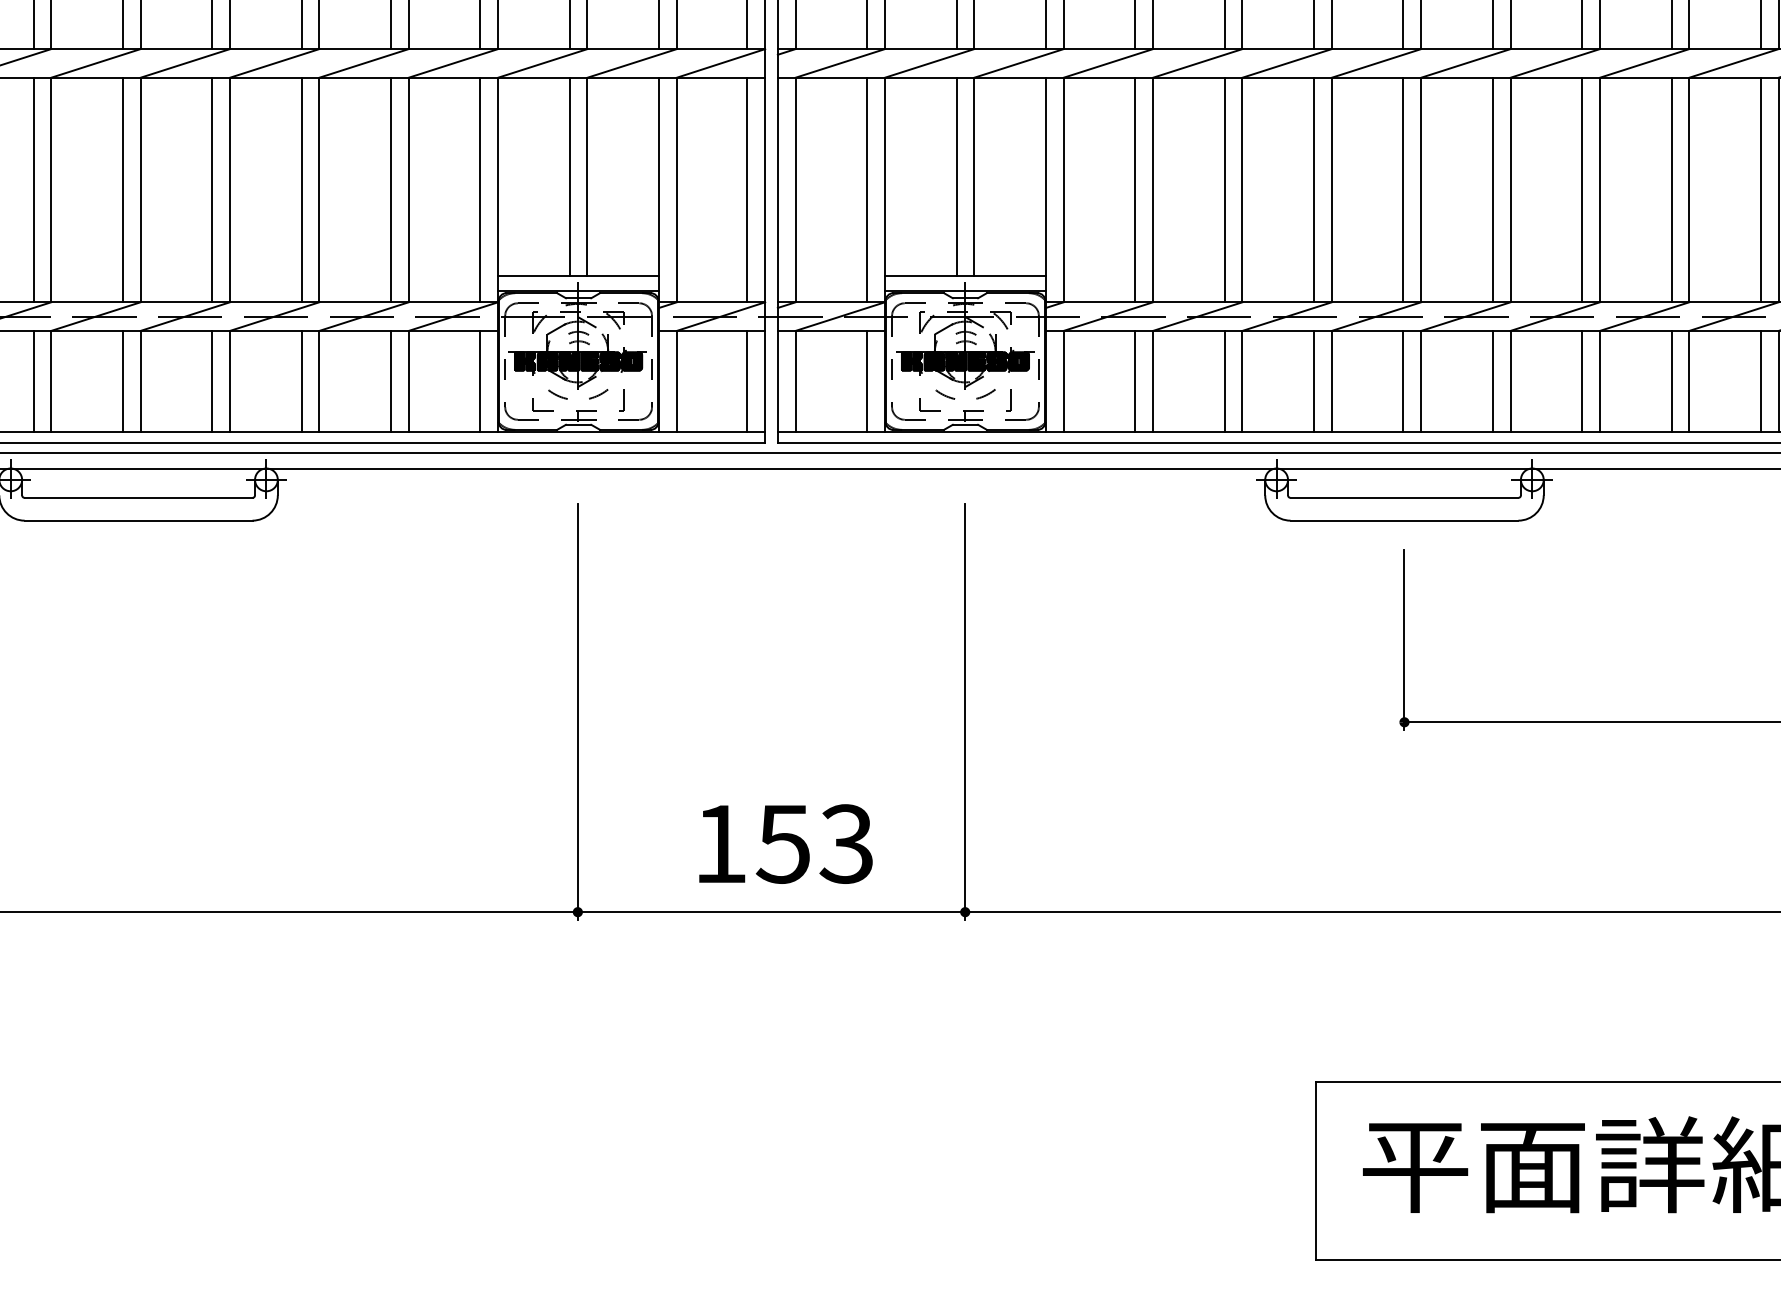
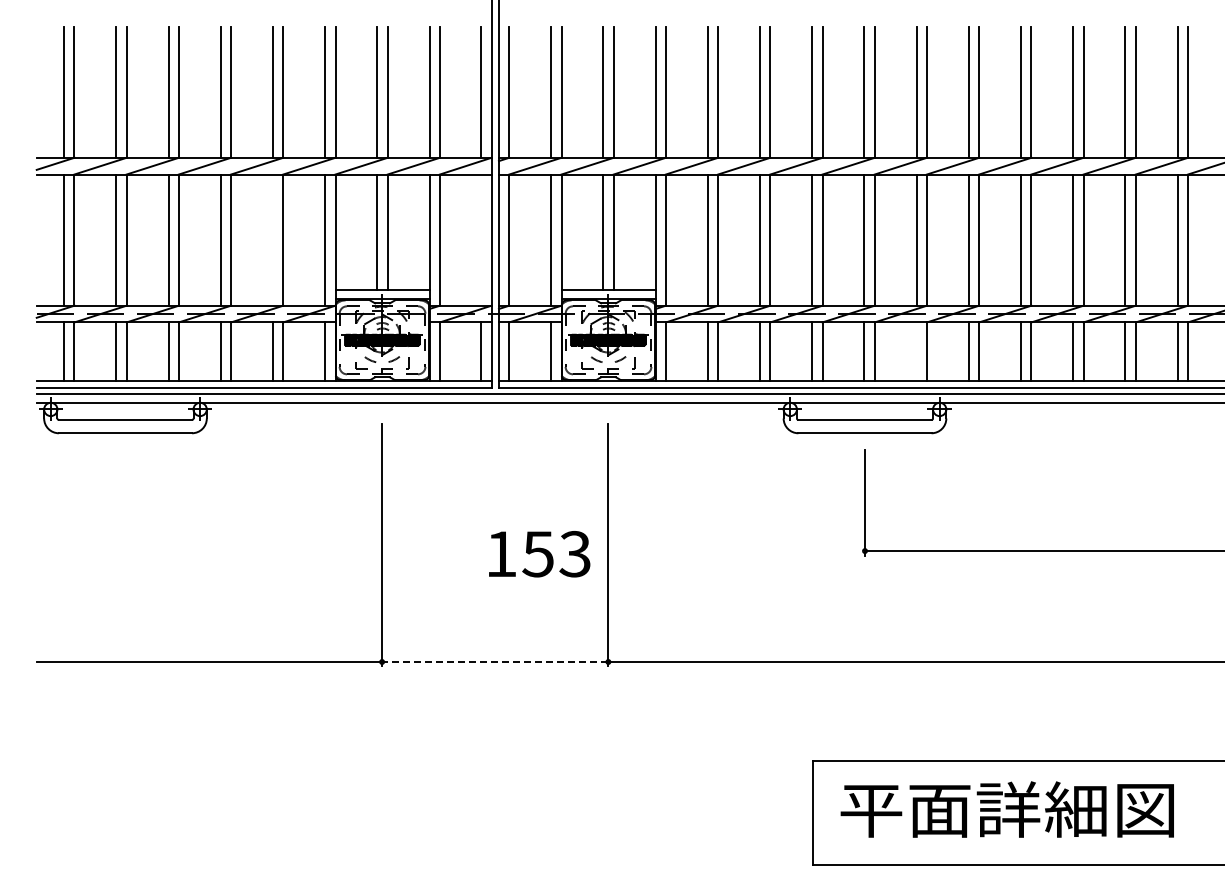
line: (390, 188) -> (272, 239), removed
line: (748, 188) -> (481, 239), removed
line: (1492, 380) -> (916, 351), removed
text: (785, 844) -> (539, 554), moved
line: (770, 911) -> (494, 661), solid -> dashed

